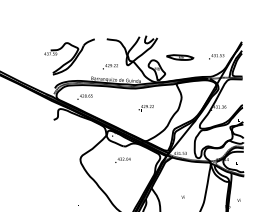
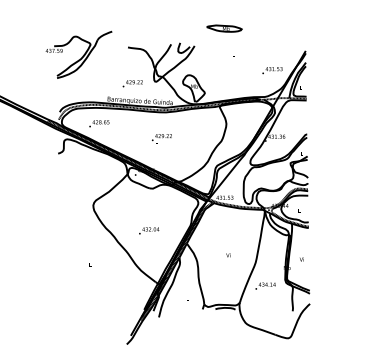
part: (69, 56) -> (78, 54), moved
part: (180, 57) -> (224, 28), moved
text: (145, 108) -> (161, 138), moved
text: (123, 160) -> (149, 230), moved

